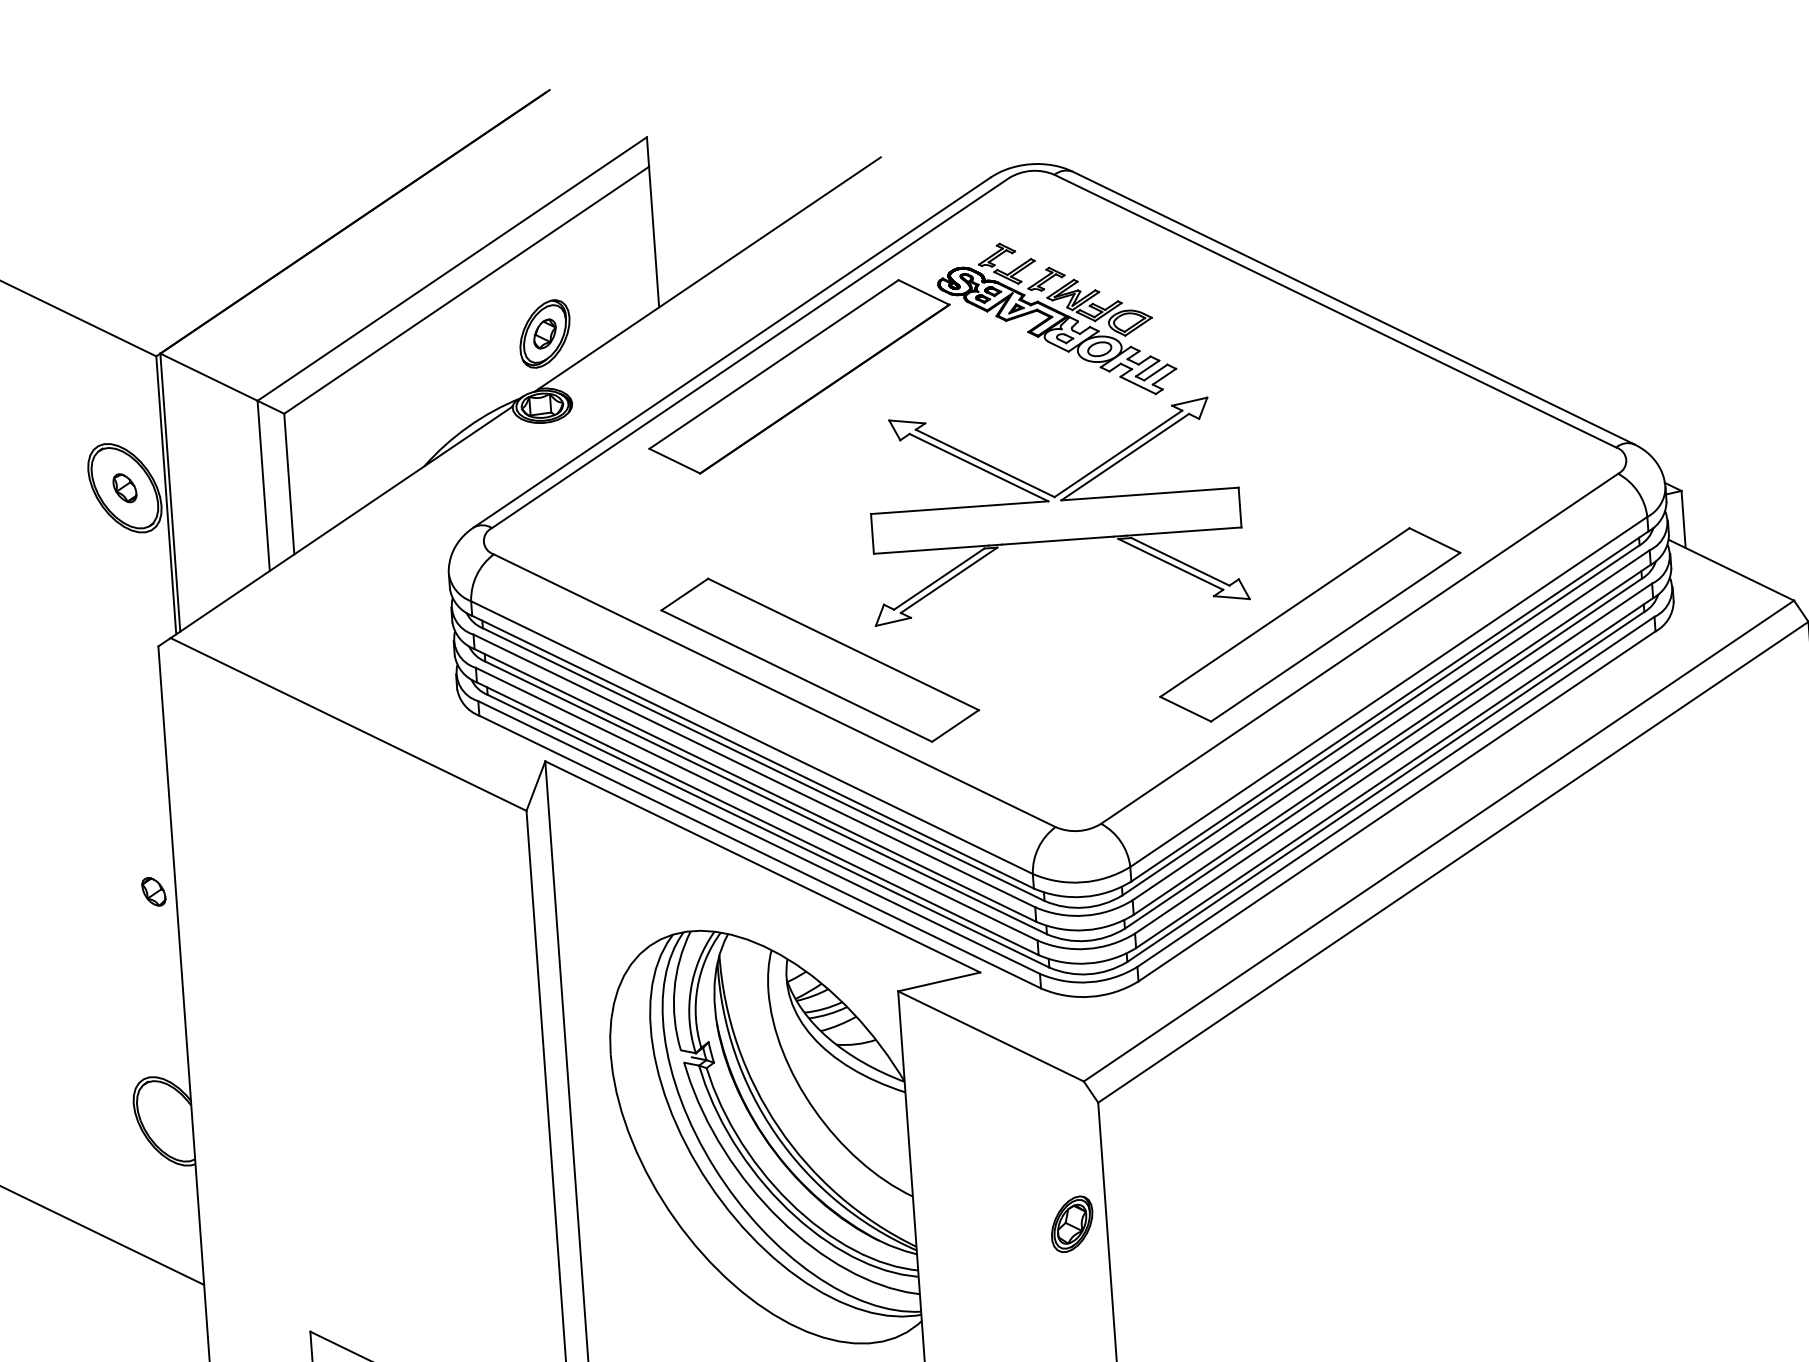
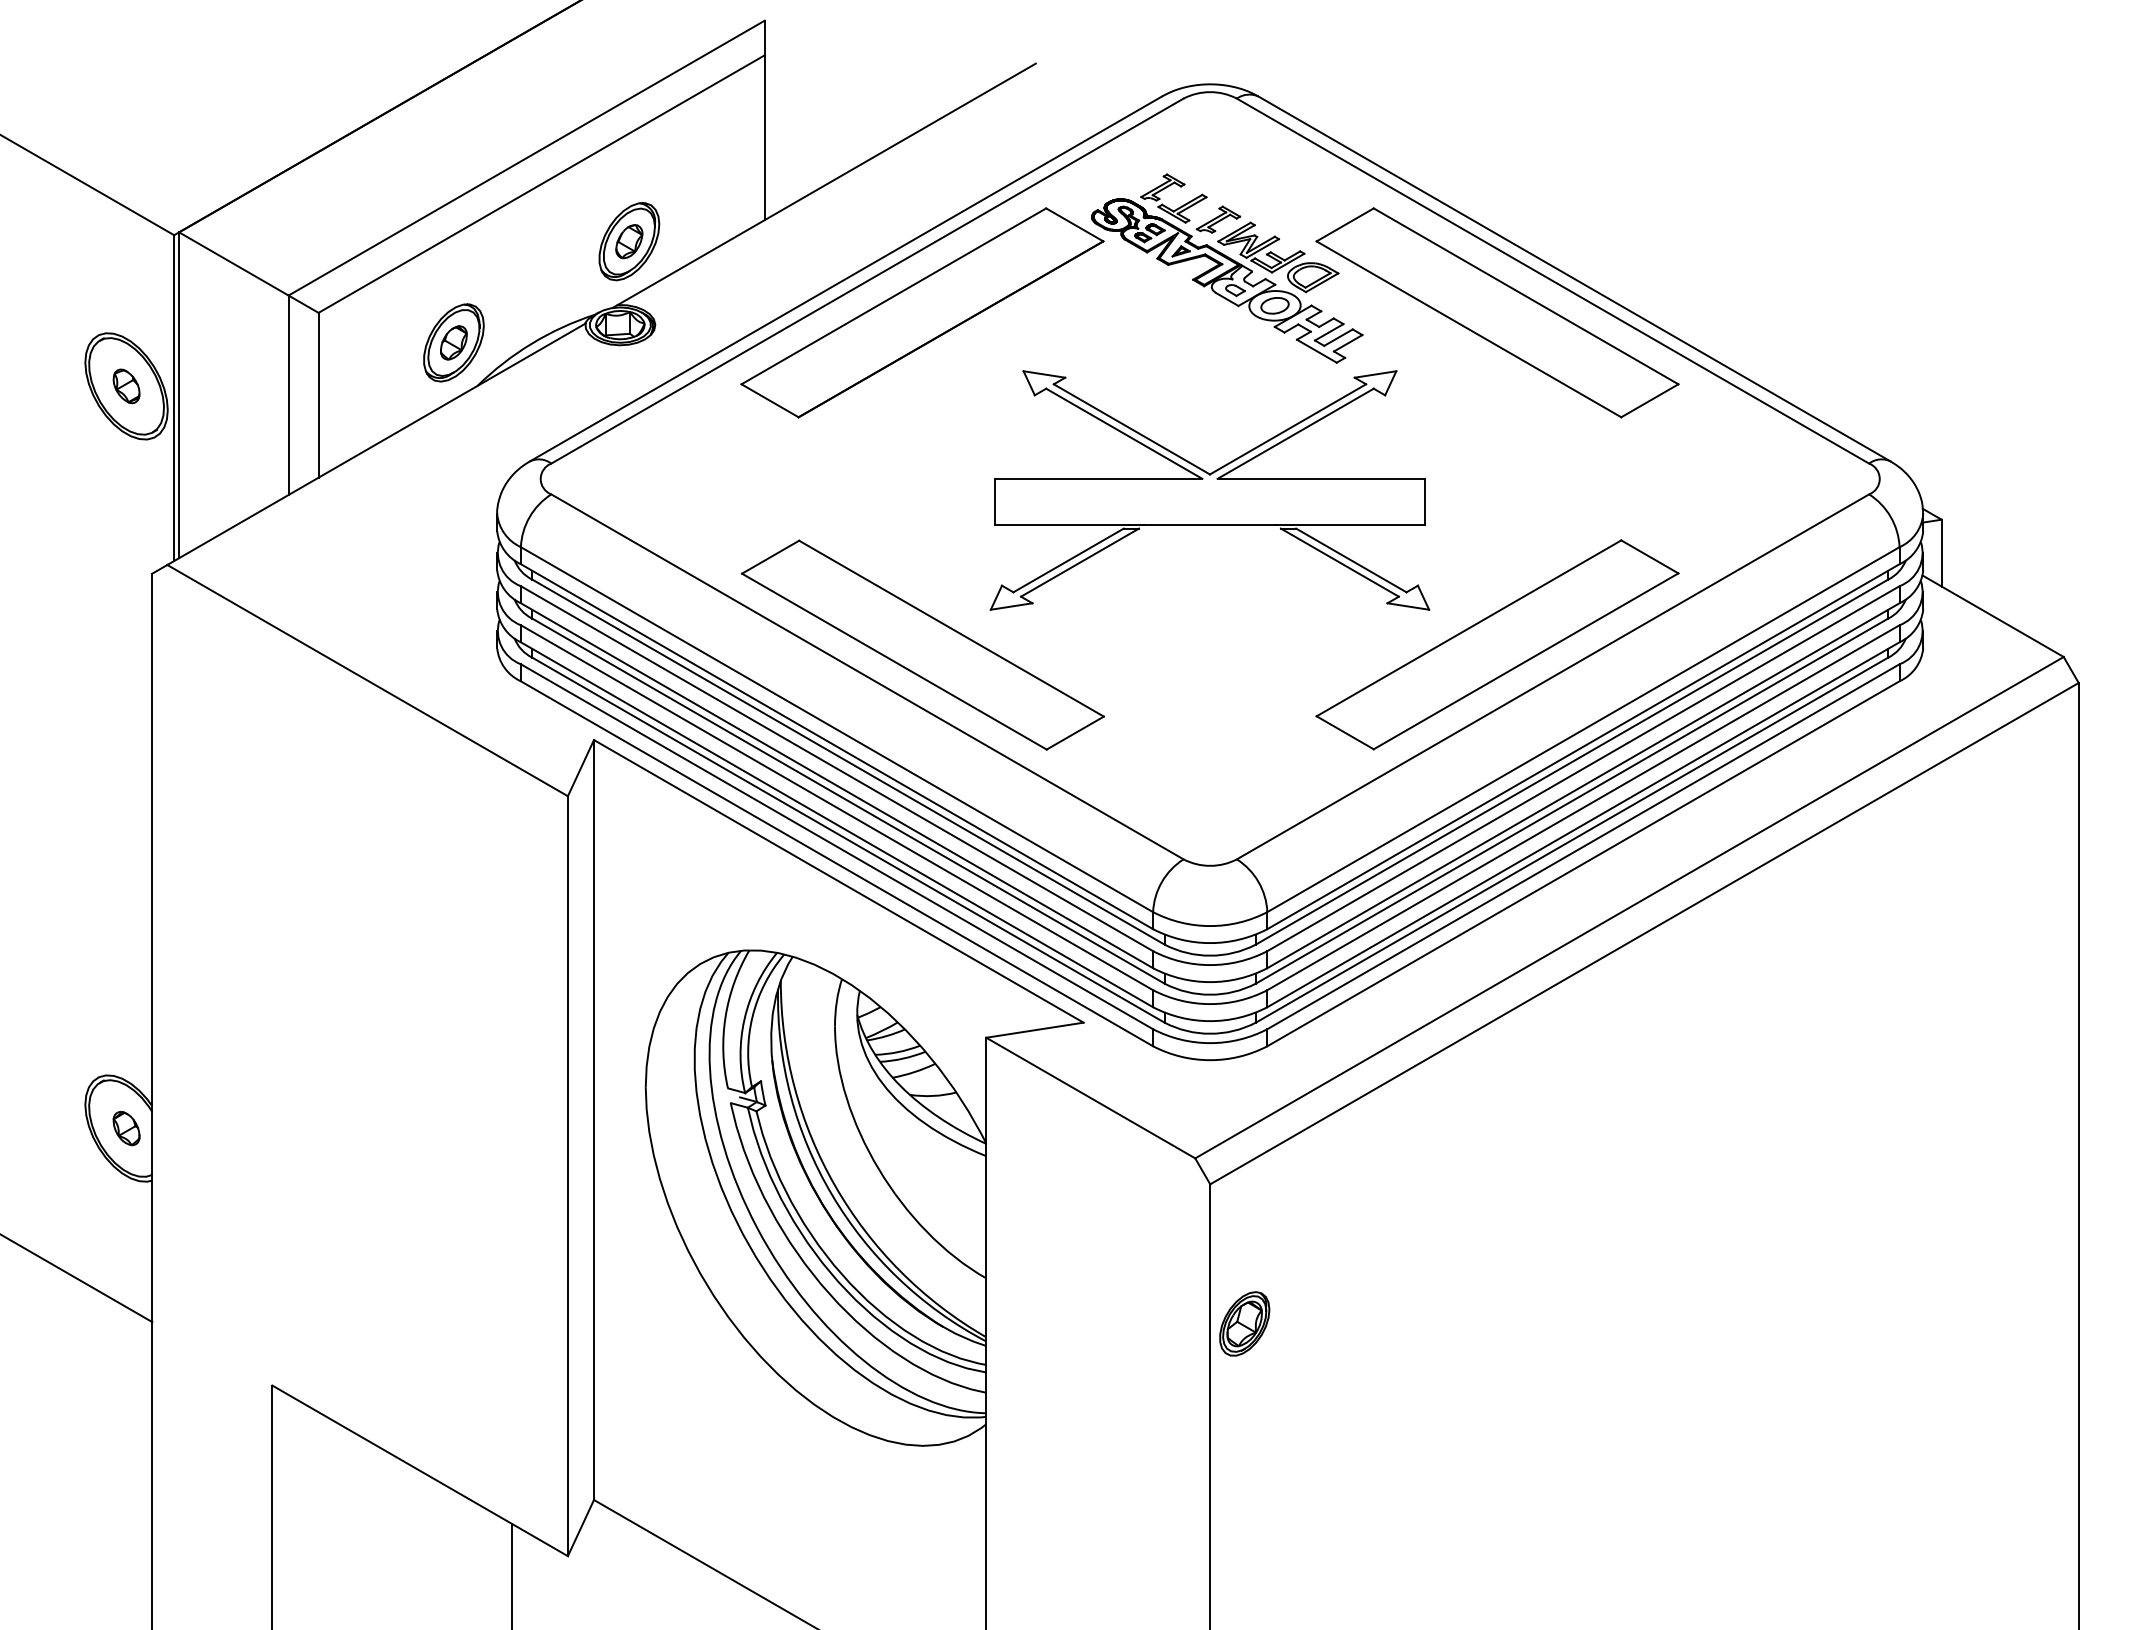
part: (1289, 341) -> (1497, 312), added
part: (401, 430) -> (453, 342), added
part: (153, 891) -> (126, 1128), moved
part: (1071, 1223) -> (1244, 1323), moved

